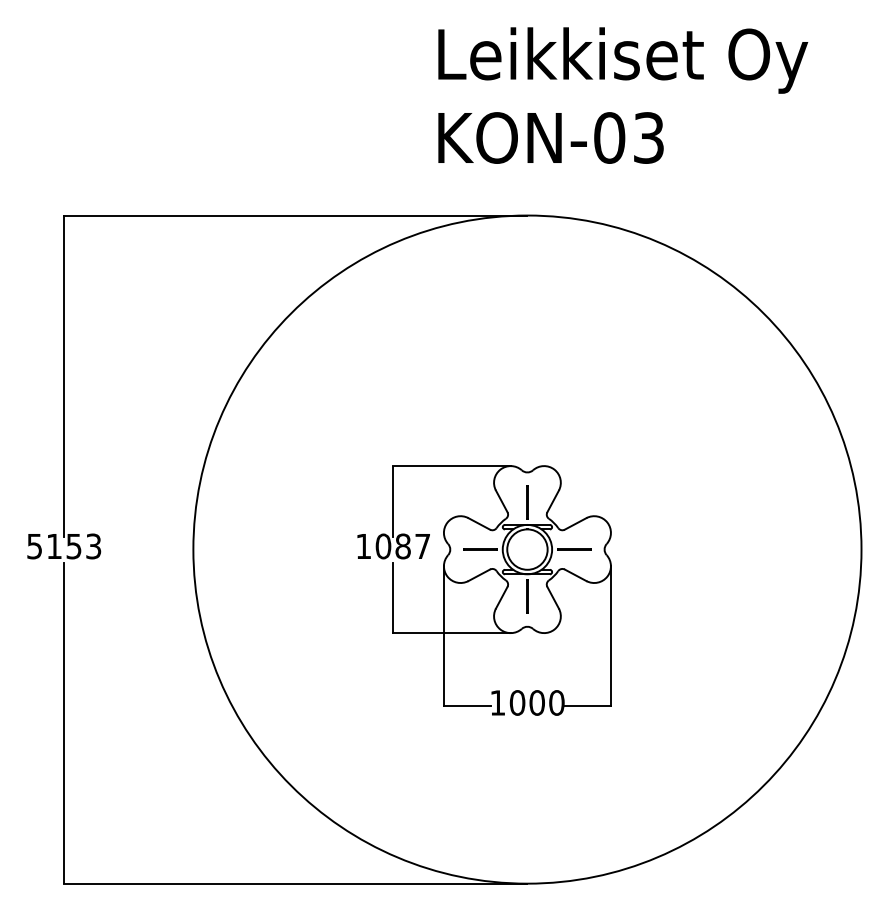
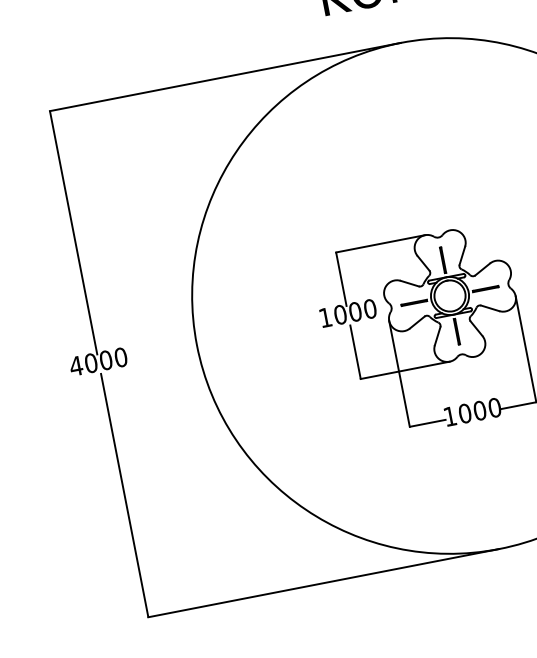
text: (63, 546) -> (98, 361), 5153 -> 4000
text: (412, 546) -> (362, 310), 1087 -> 1000

